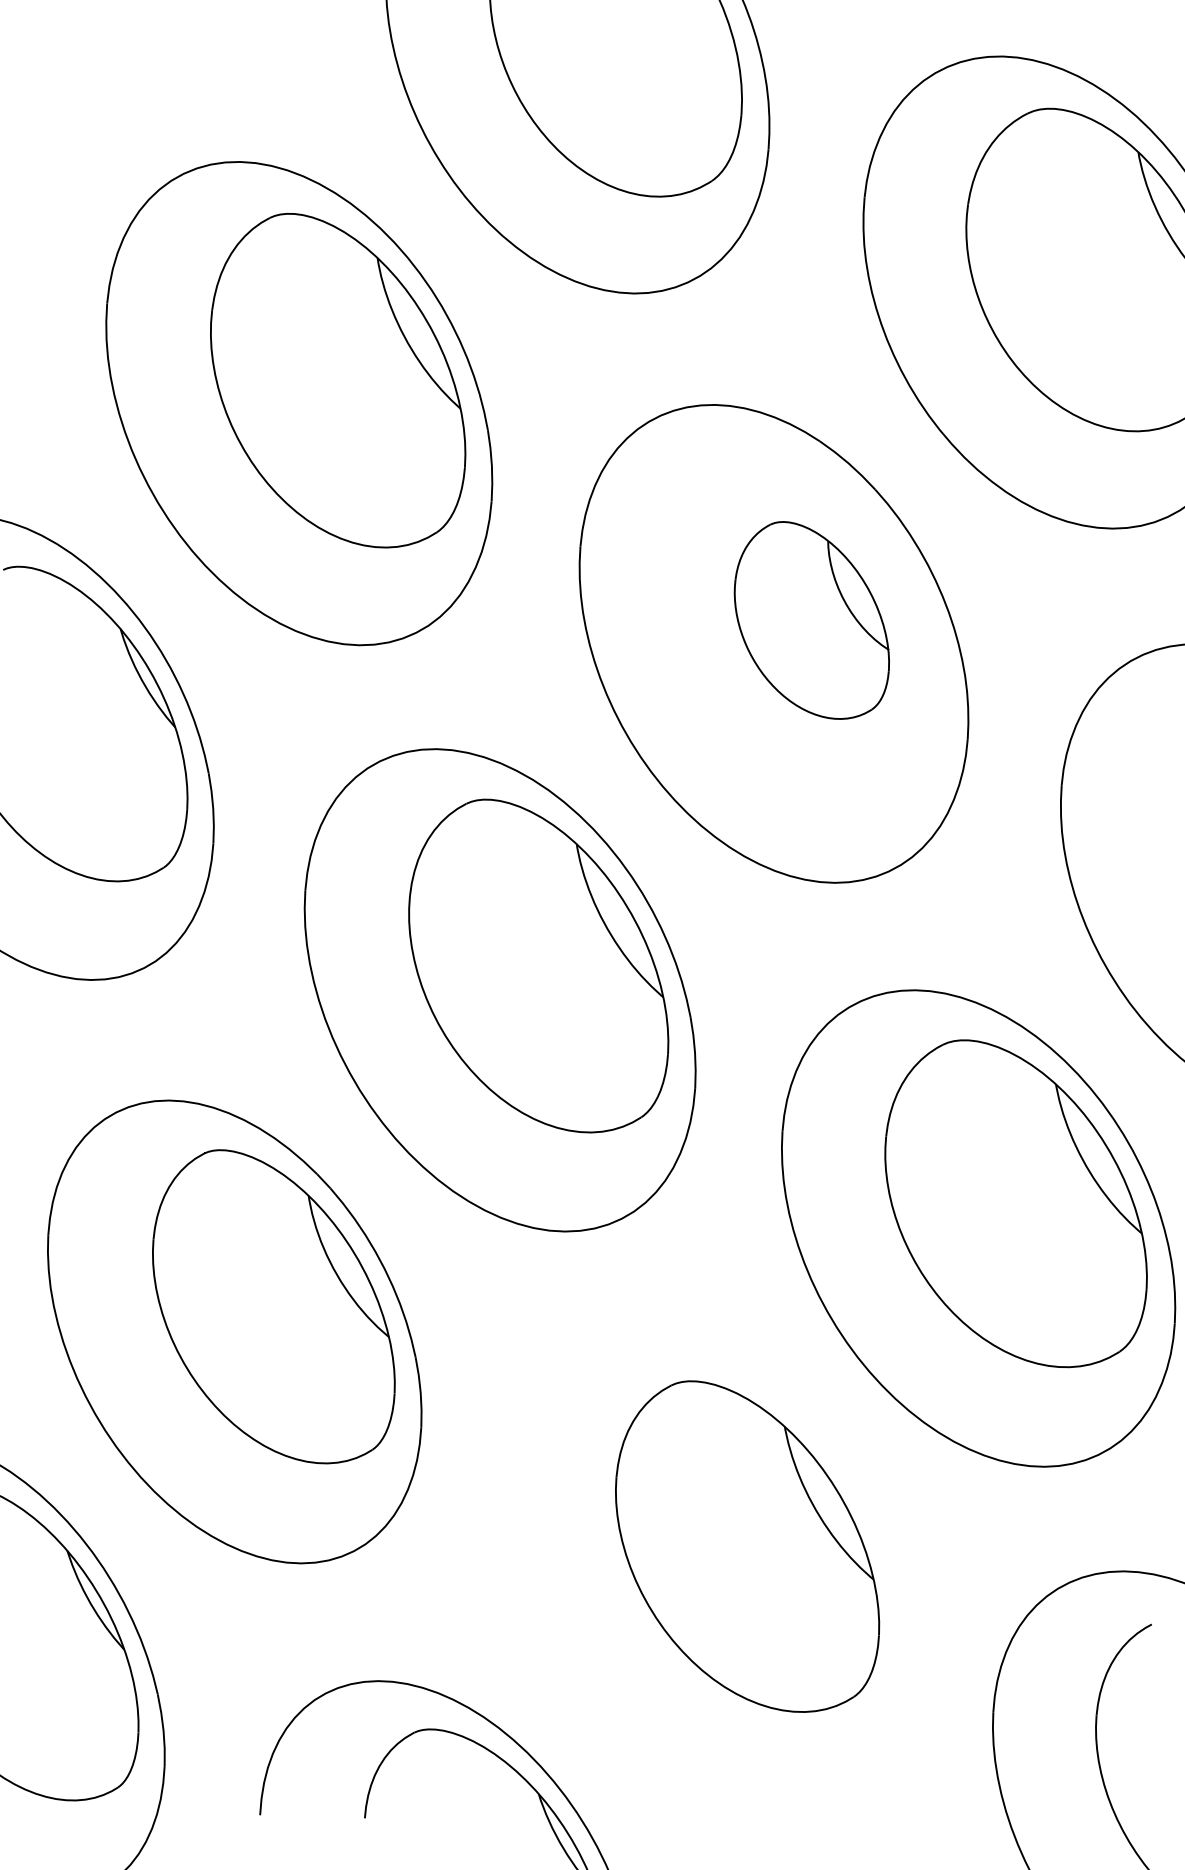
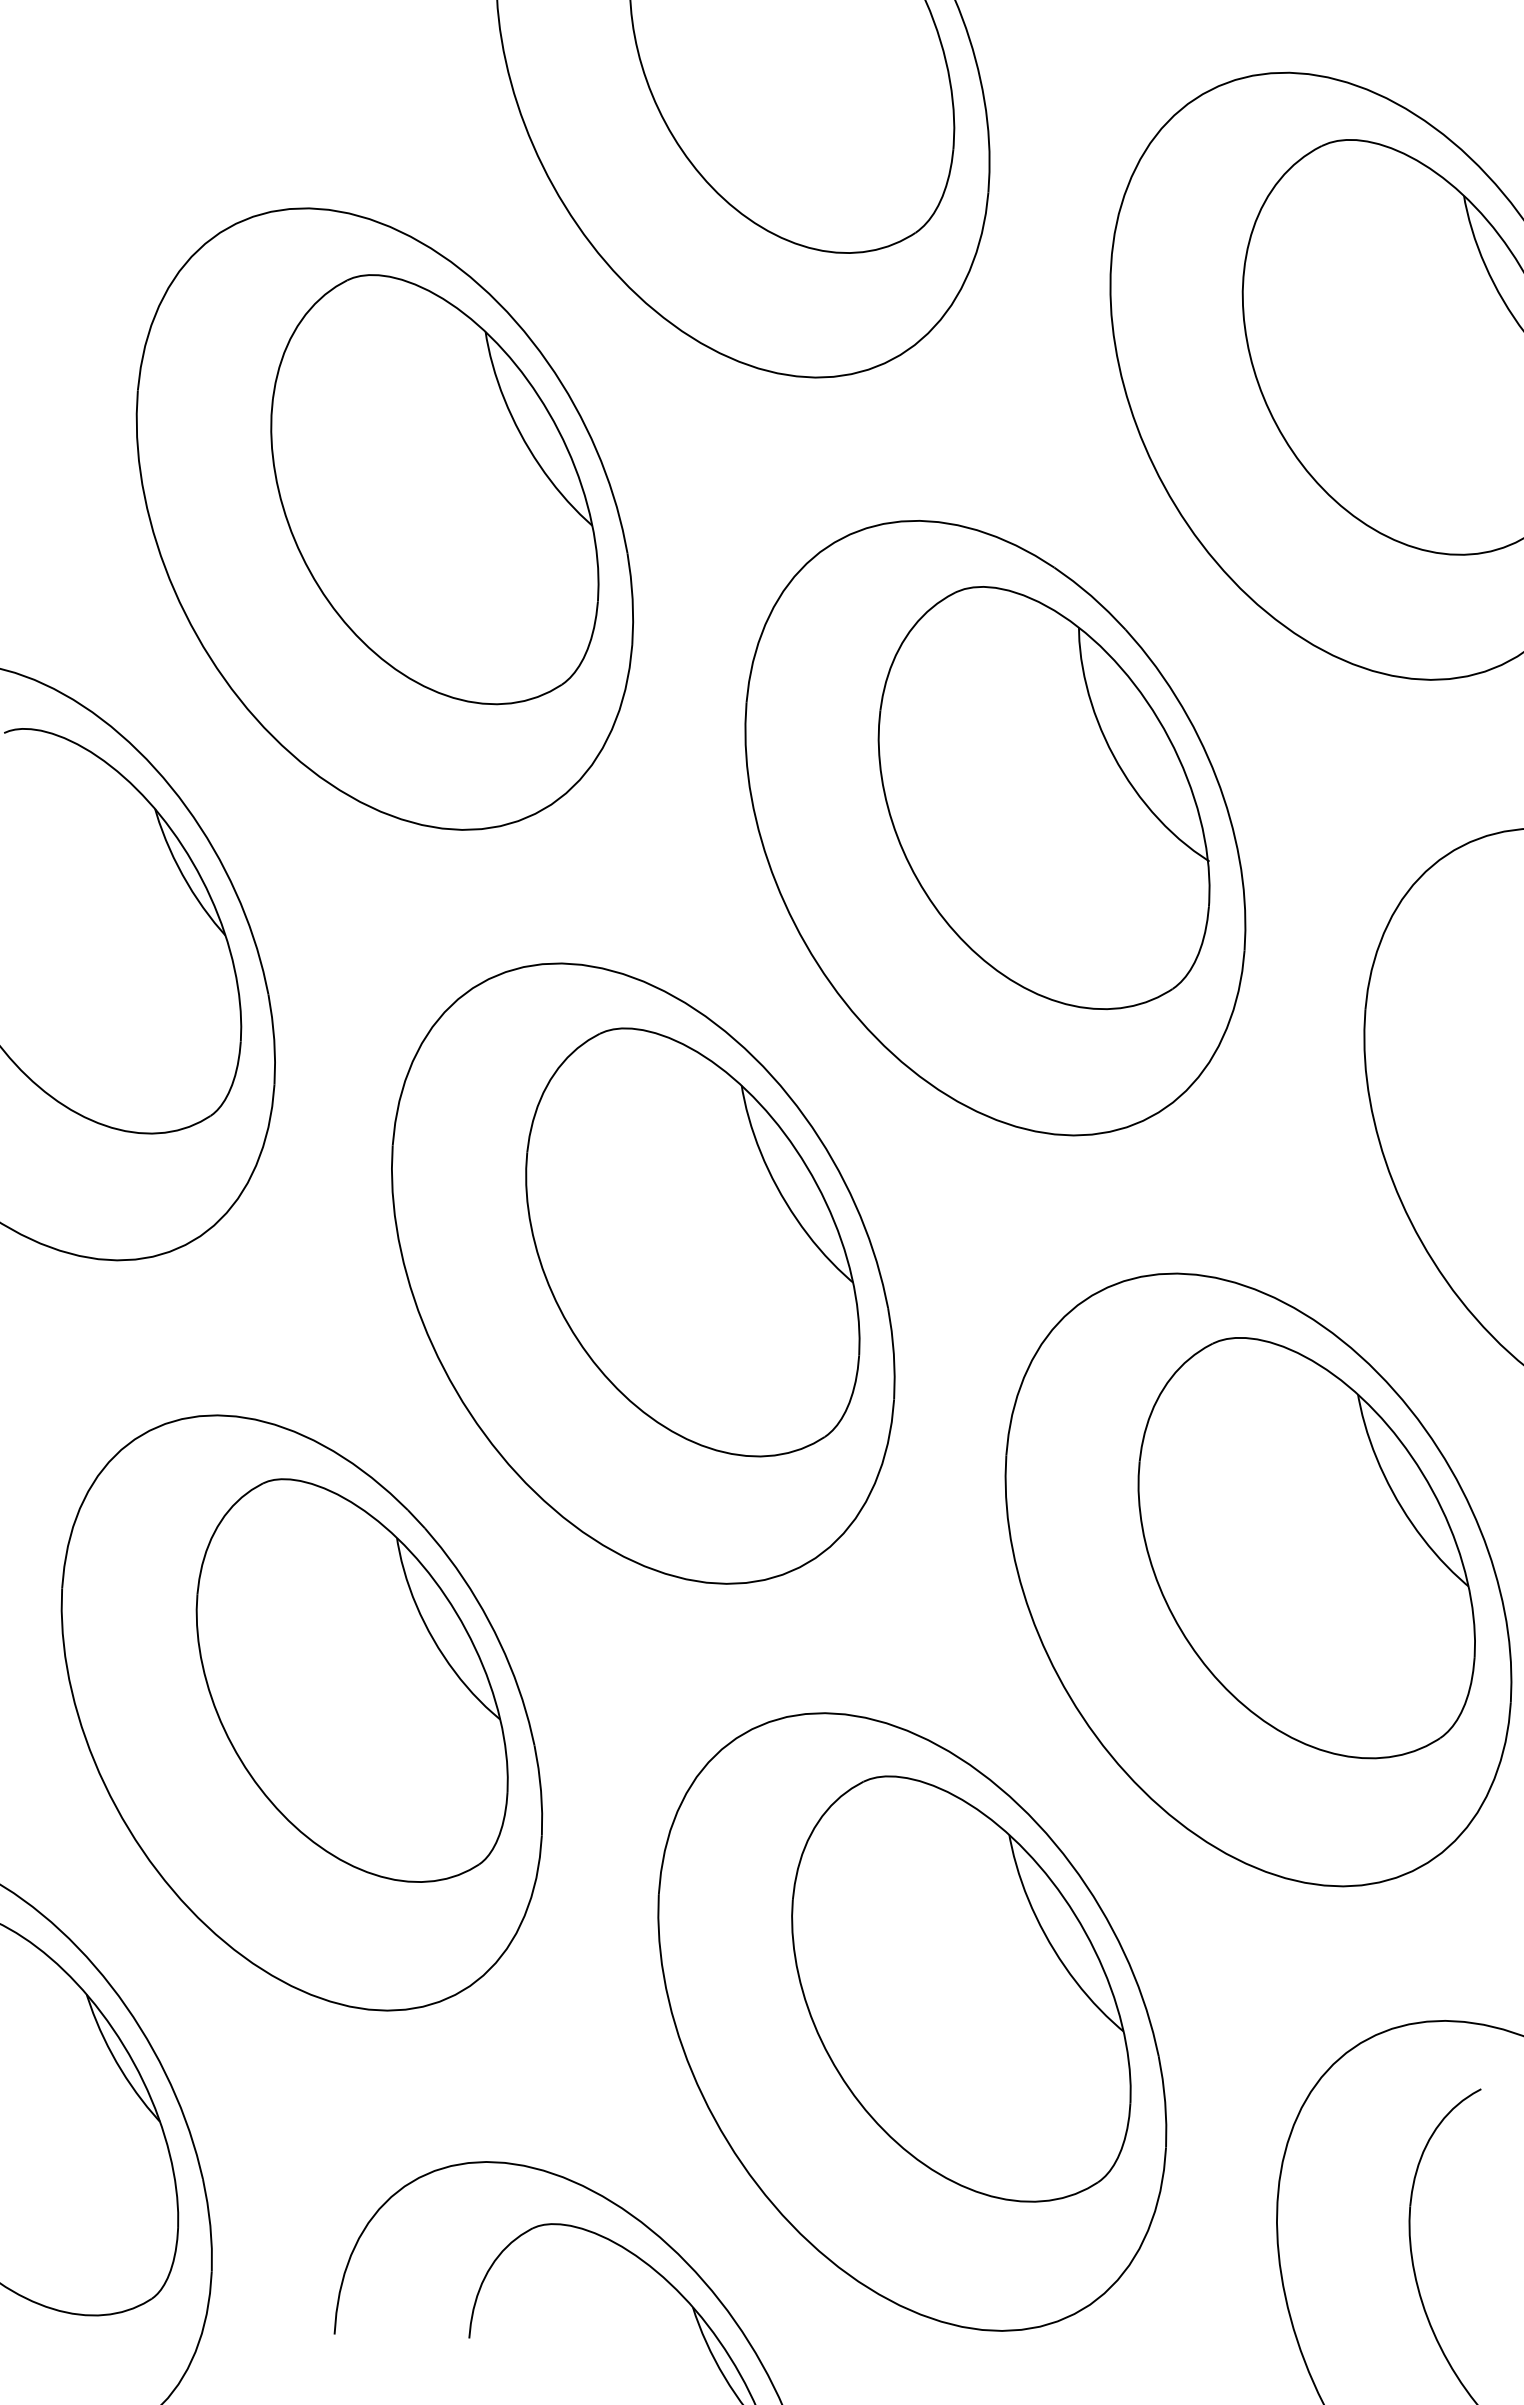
part: (811, 620) -> (1043, 798), size x1.67
part: (709, 1572) -> (912, 2022), added

